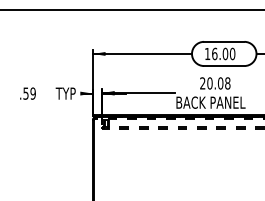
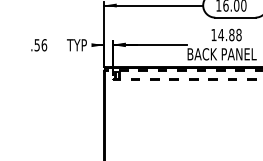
text: (211, 83) -> (222, 35), 20.08 -> 14.88
text: (32, 93) -> (43, 45), .59 -> .56

